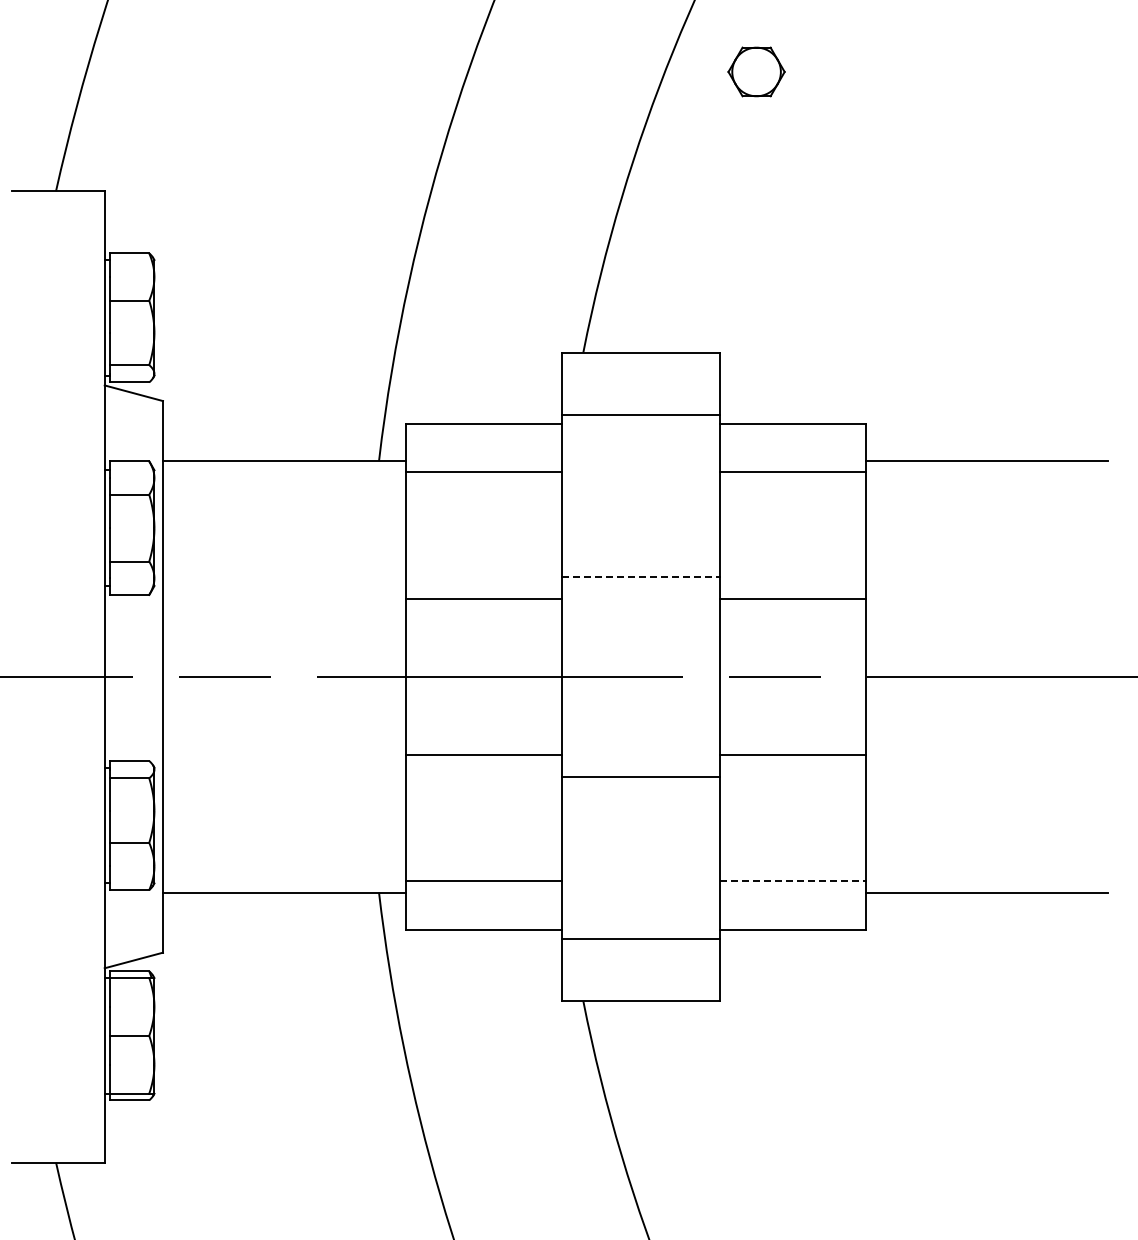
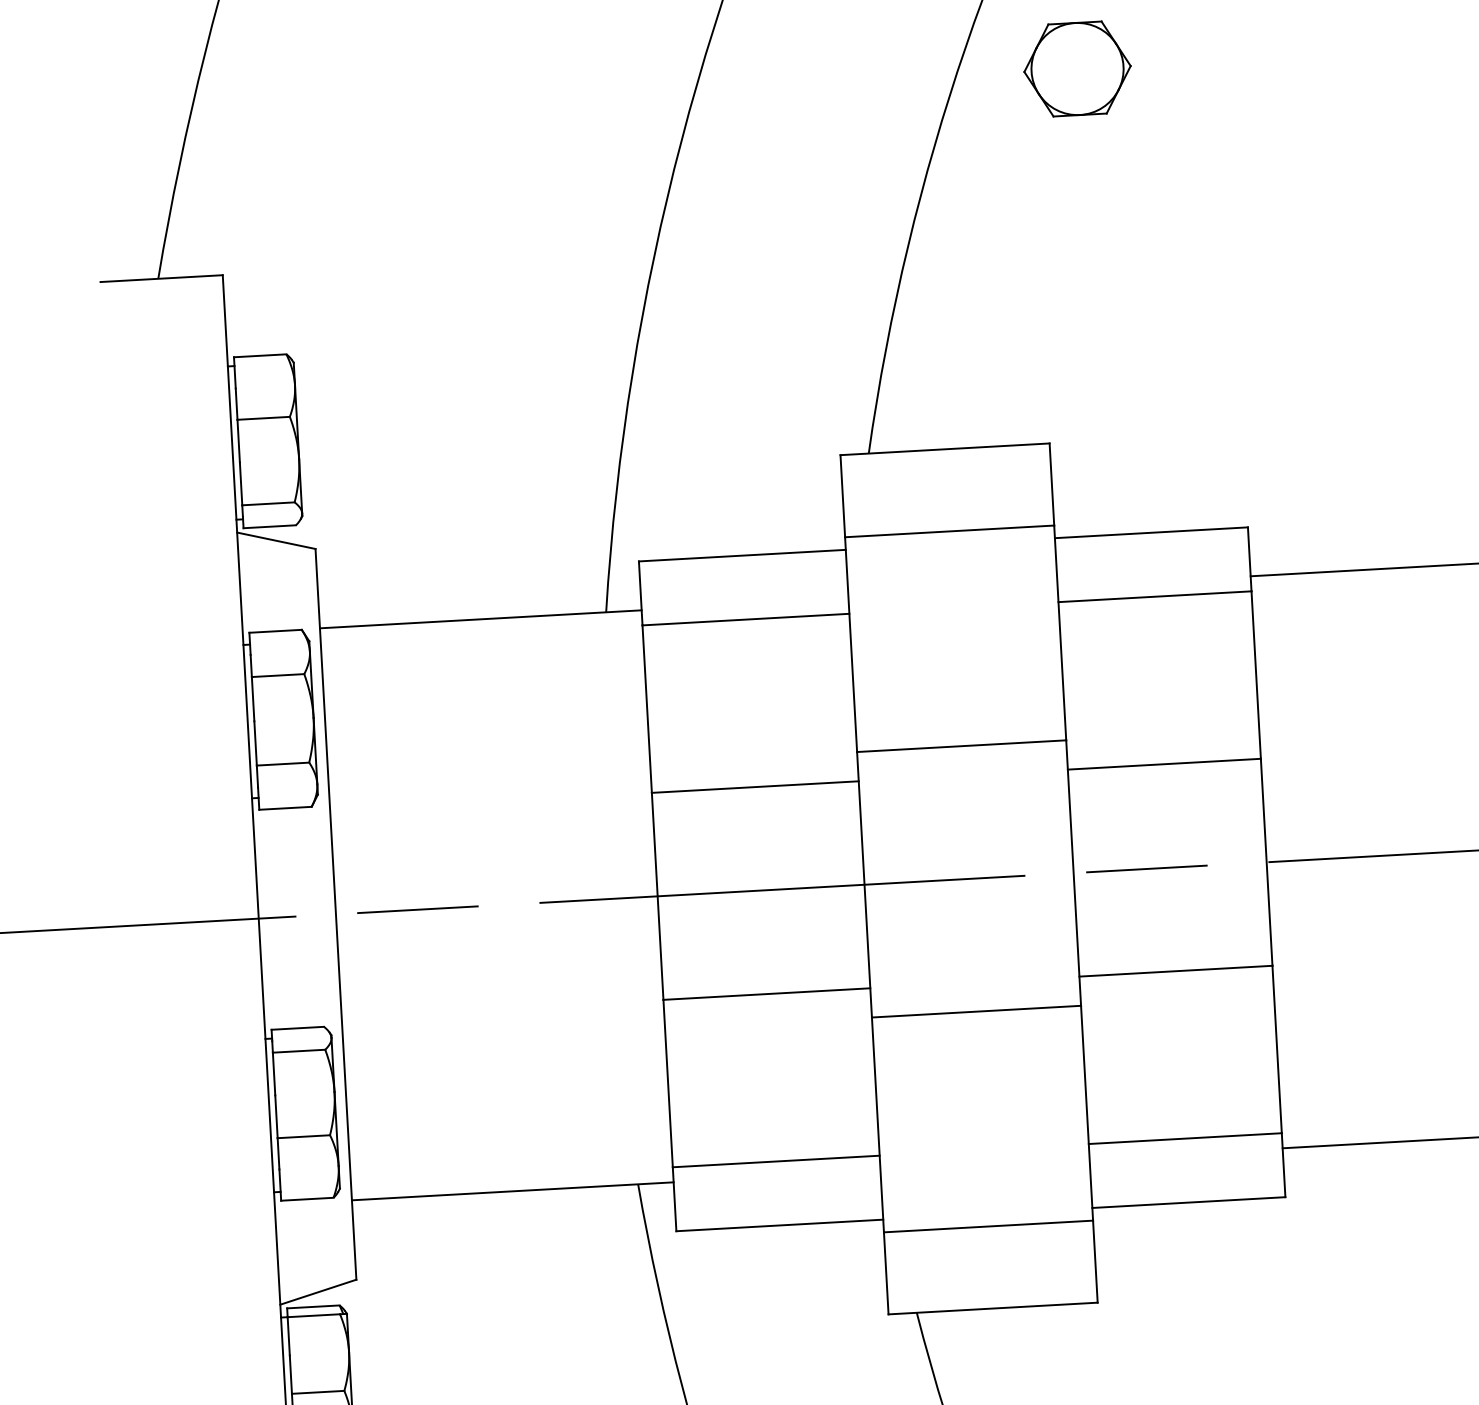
part: (756, 71) -> (1077, 68), size x1.43
line: (640, 576) -> (961, 746), dashed -> solid
line: (792, 881) -> (1185, 1138), dashed -> solid

